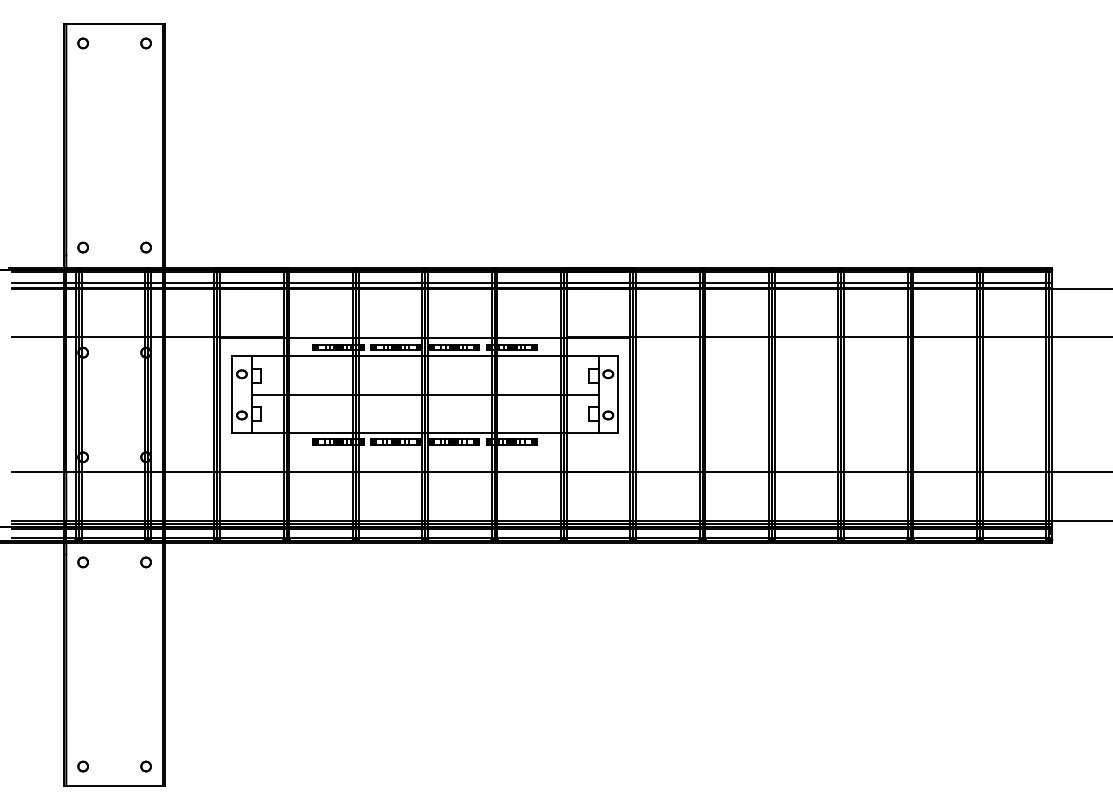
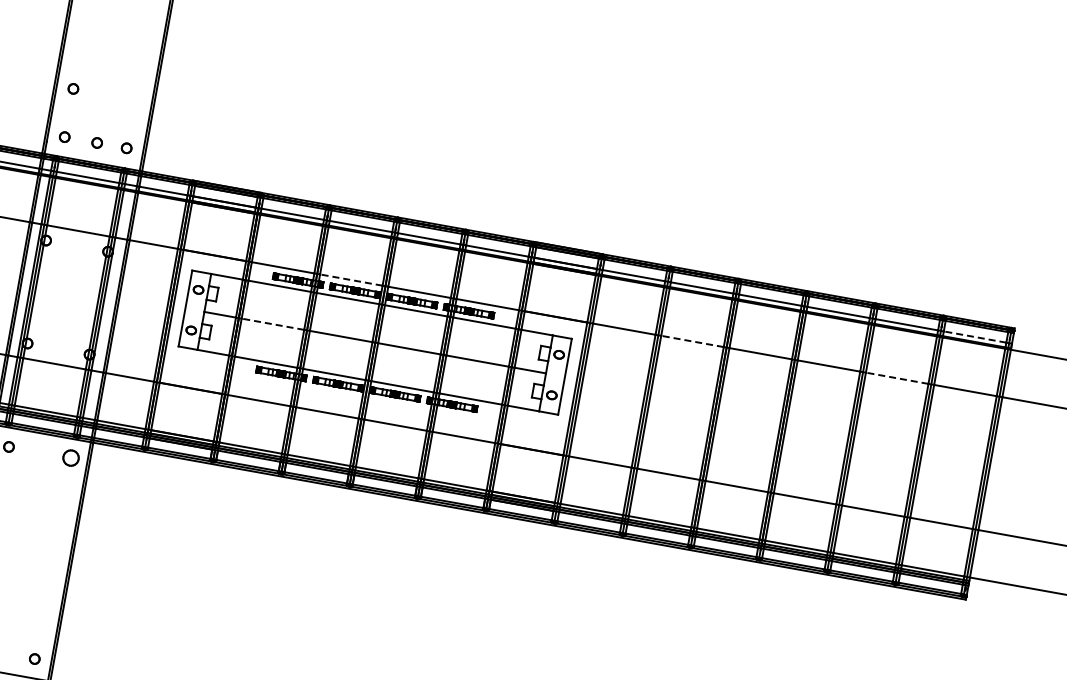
part: (82, 198) -> (72, 88), added
part: (115, 247) -> (96, 142), added
line: (1014, 283) -> (974, 337), solid -> dashed
line: (390, 337) -> (351, 280), solid -> dashed
line: (737, 337) -> (692, 341), solid -> dashed
line: (945, 337) -> (897, 378), solid -> dashed
line: (321, 394) -> (273, 323), solid -> dashed
part: (145, 562) -> (70, 458), size x1.6

